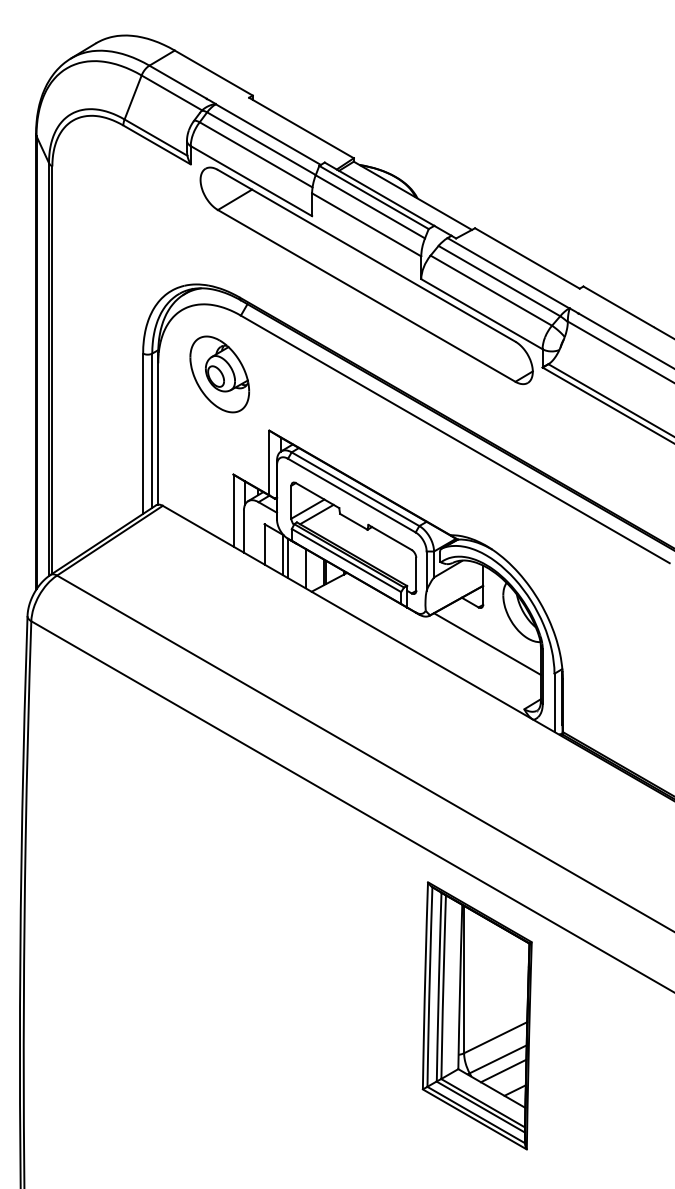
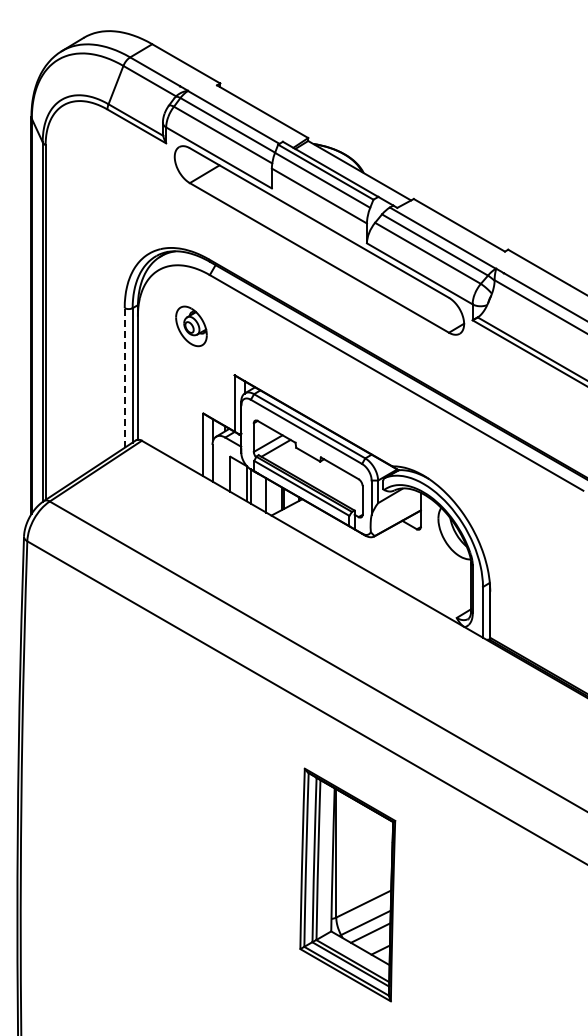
part: (219, 374) -> (191, 326), size x0.6
line: (142, 433) -> (124, 377), solid -> dashed
line: (487, 644) -> (424, 561), removed
part: (476, 1015) -> (347, 884), moved

